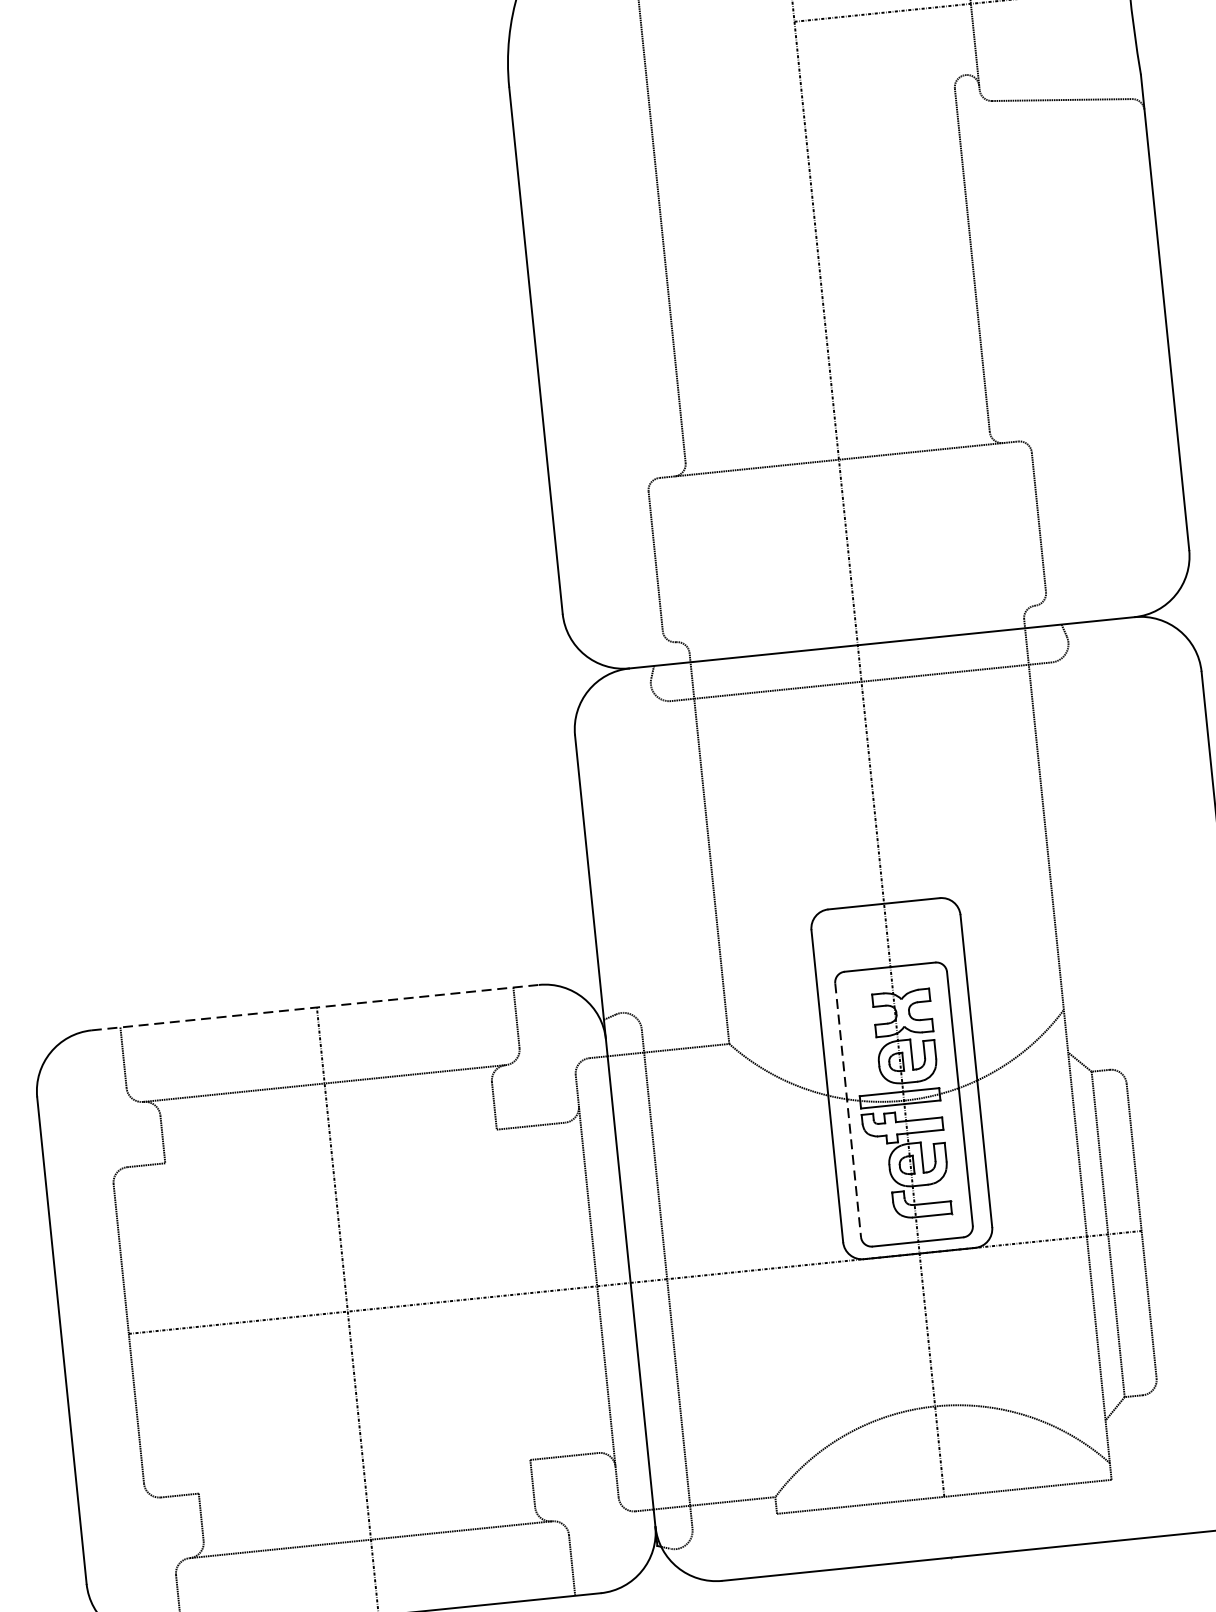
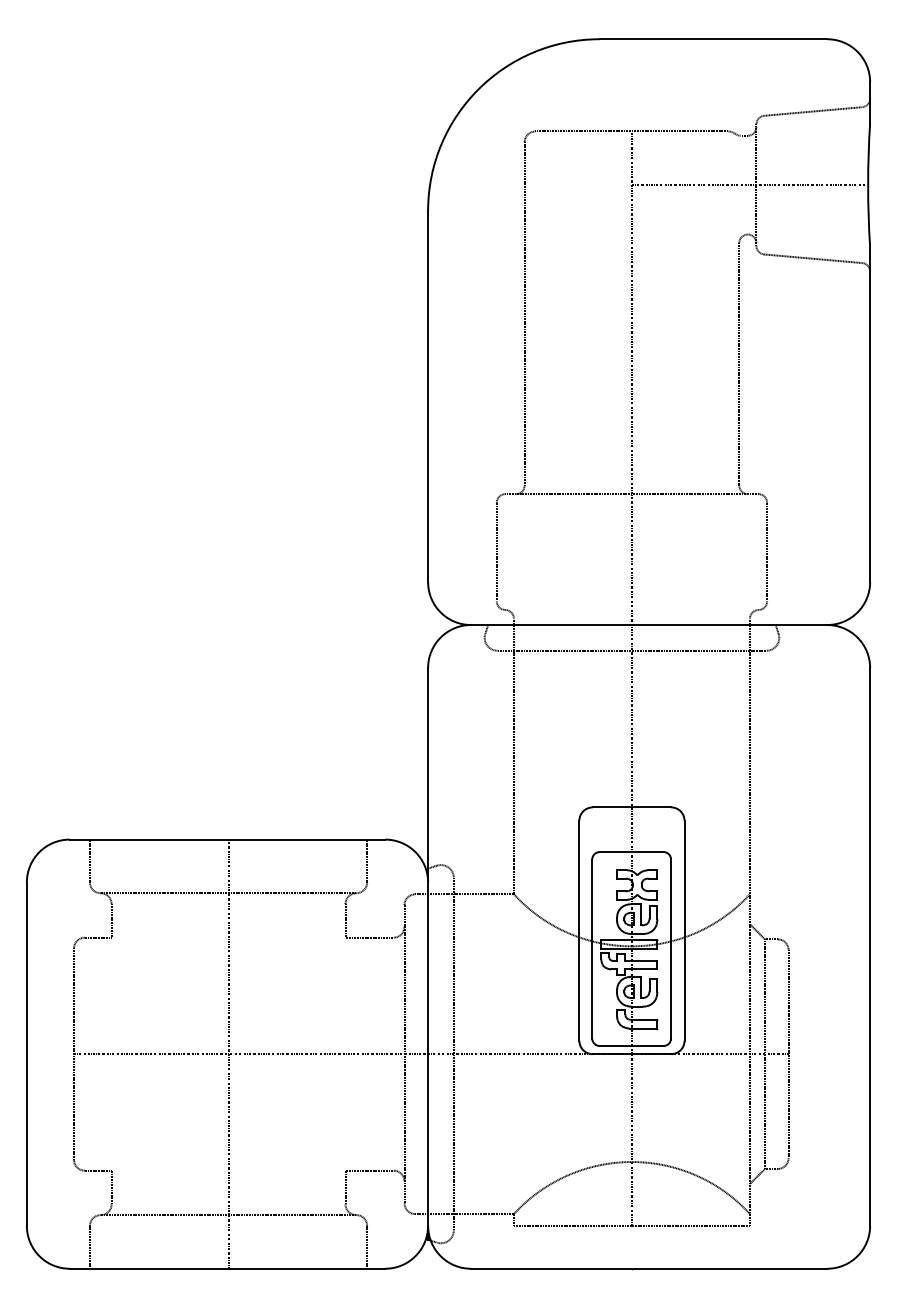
line: (315, 1007) -> (227, 839), dashed -> solid
line: (848, 1110) -> (592, 949), dashed -> solid

